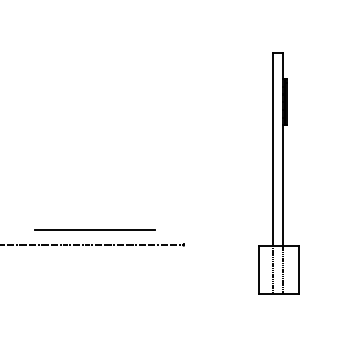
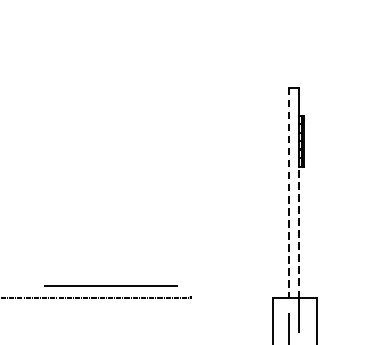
line: (273, 149) -> (289, 192), solid -> dashed
line: (282, 185) -> (298, 232), solid -> dashed
line: (94, 229) -> (110, 285), moved

